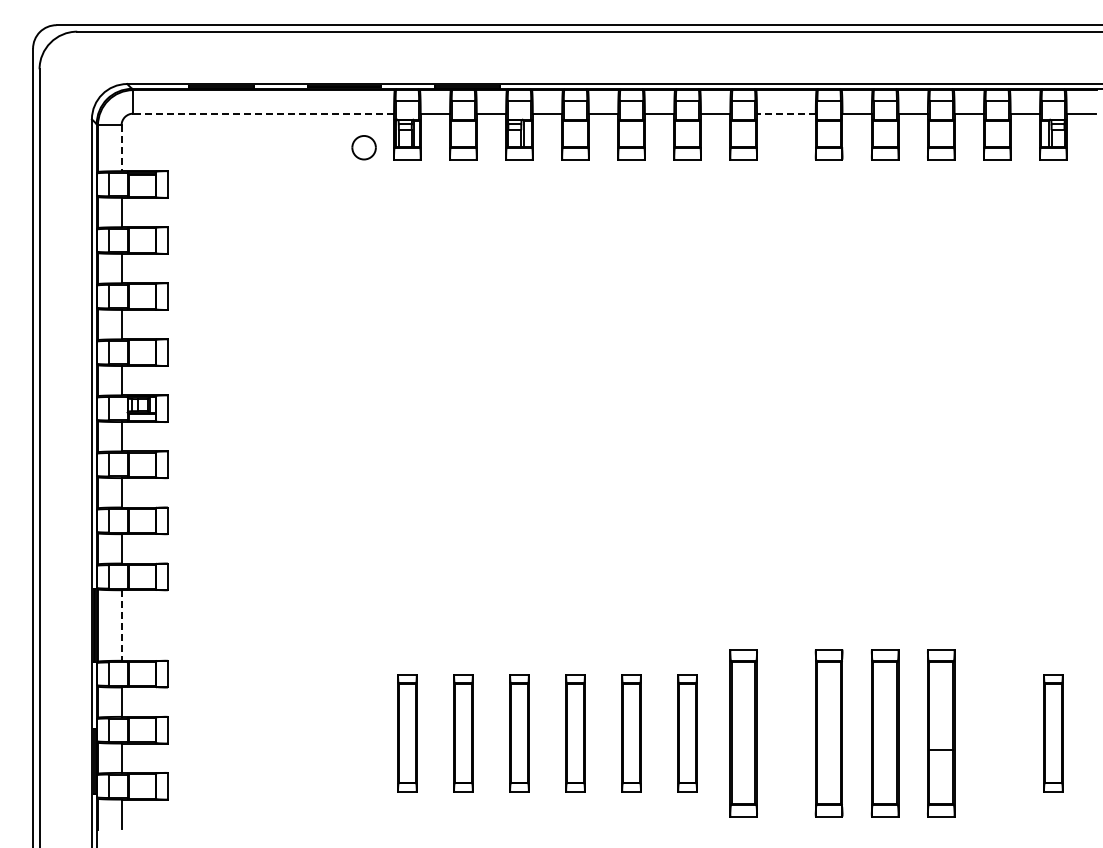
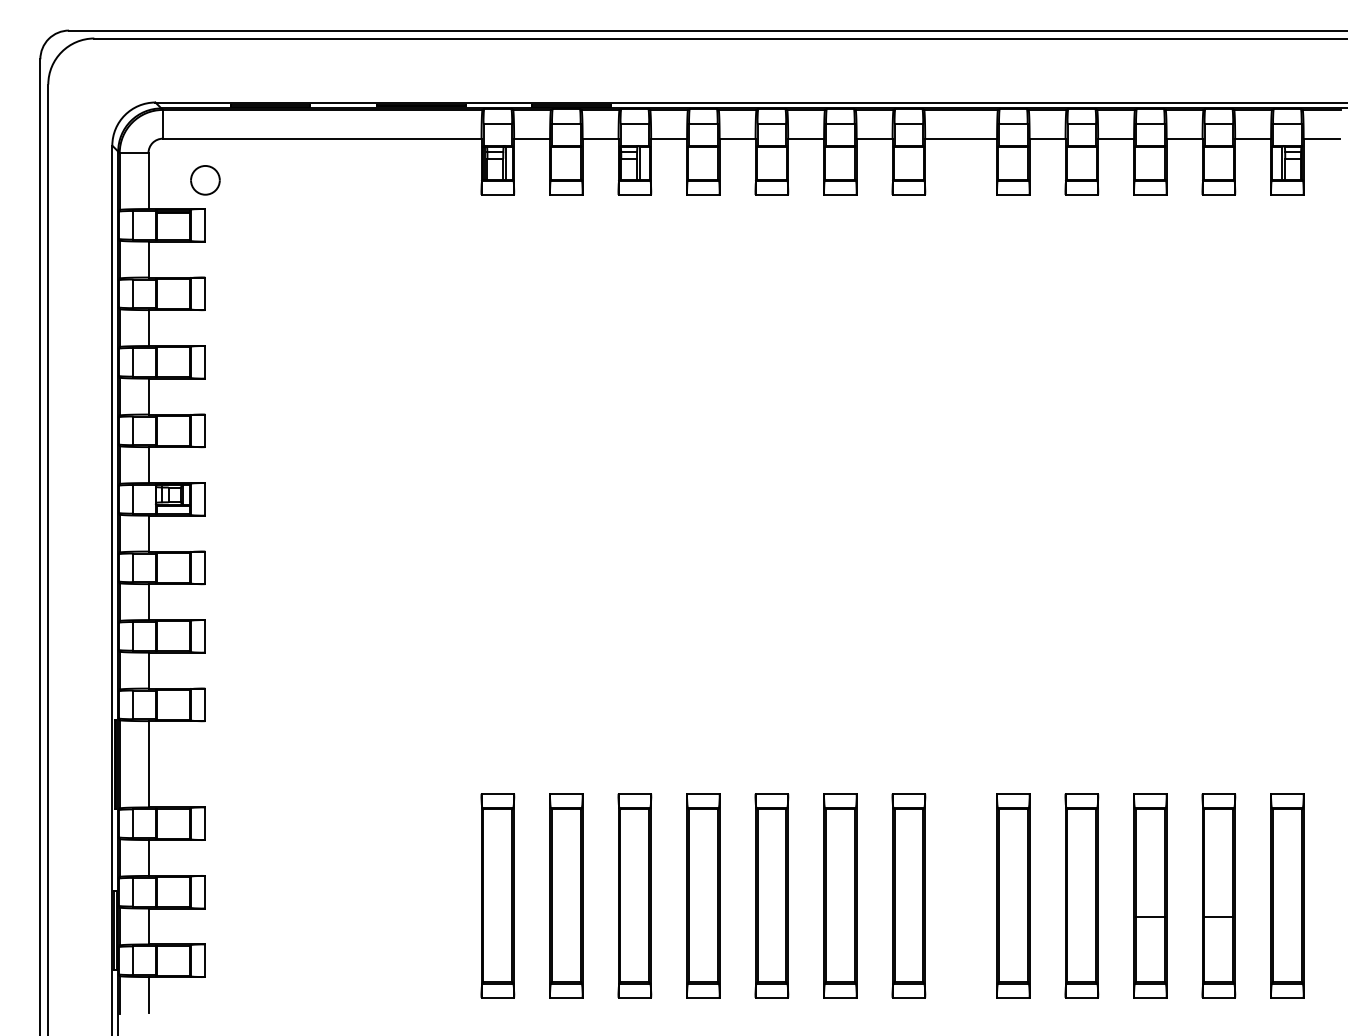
line: (263, 113) -> (322, 138), dashed -> solid
line: (785, 113) -> (959, 138), dashed -> solid
part: (363, 147) -> (204, 180), moved
line: (121, 148) -> (148, 181), dashed -> solid
line: (121, 626) -> (148, 765), dashed -> solid
part: (407, 733) -> (498, 896), size x1.43
part: (463, 733) -> (566, 896), size x1.43
part: (519, 733) -> (634, 896), size x1.43
part: (575, 733) -> (703, 896), size x1.43
part: (631, 733) -> (771, 896), size x1.43
part: (687, 733) -> (840, 896), size x1.43
part: (997, 733) -> (1219, 896), added
part: (1053, 733) -> (1287, 896), size x1.43

